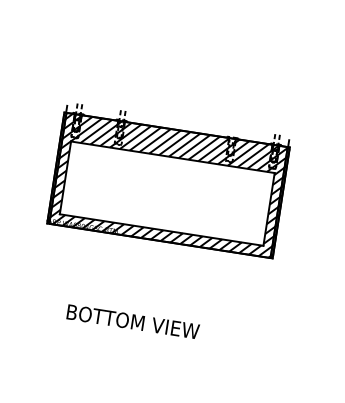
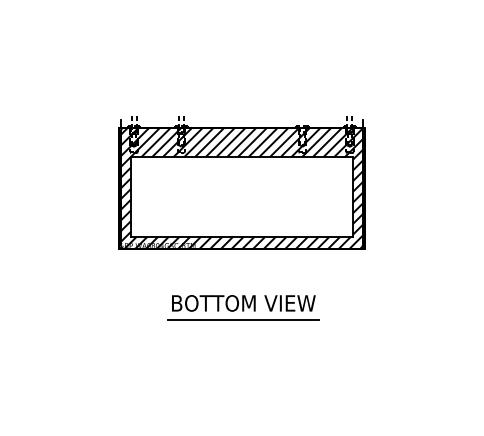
line: (151, 306) -> (243, 319), added
text: (132, 321) -> (243, 303), moved

